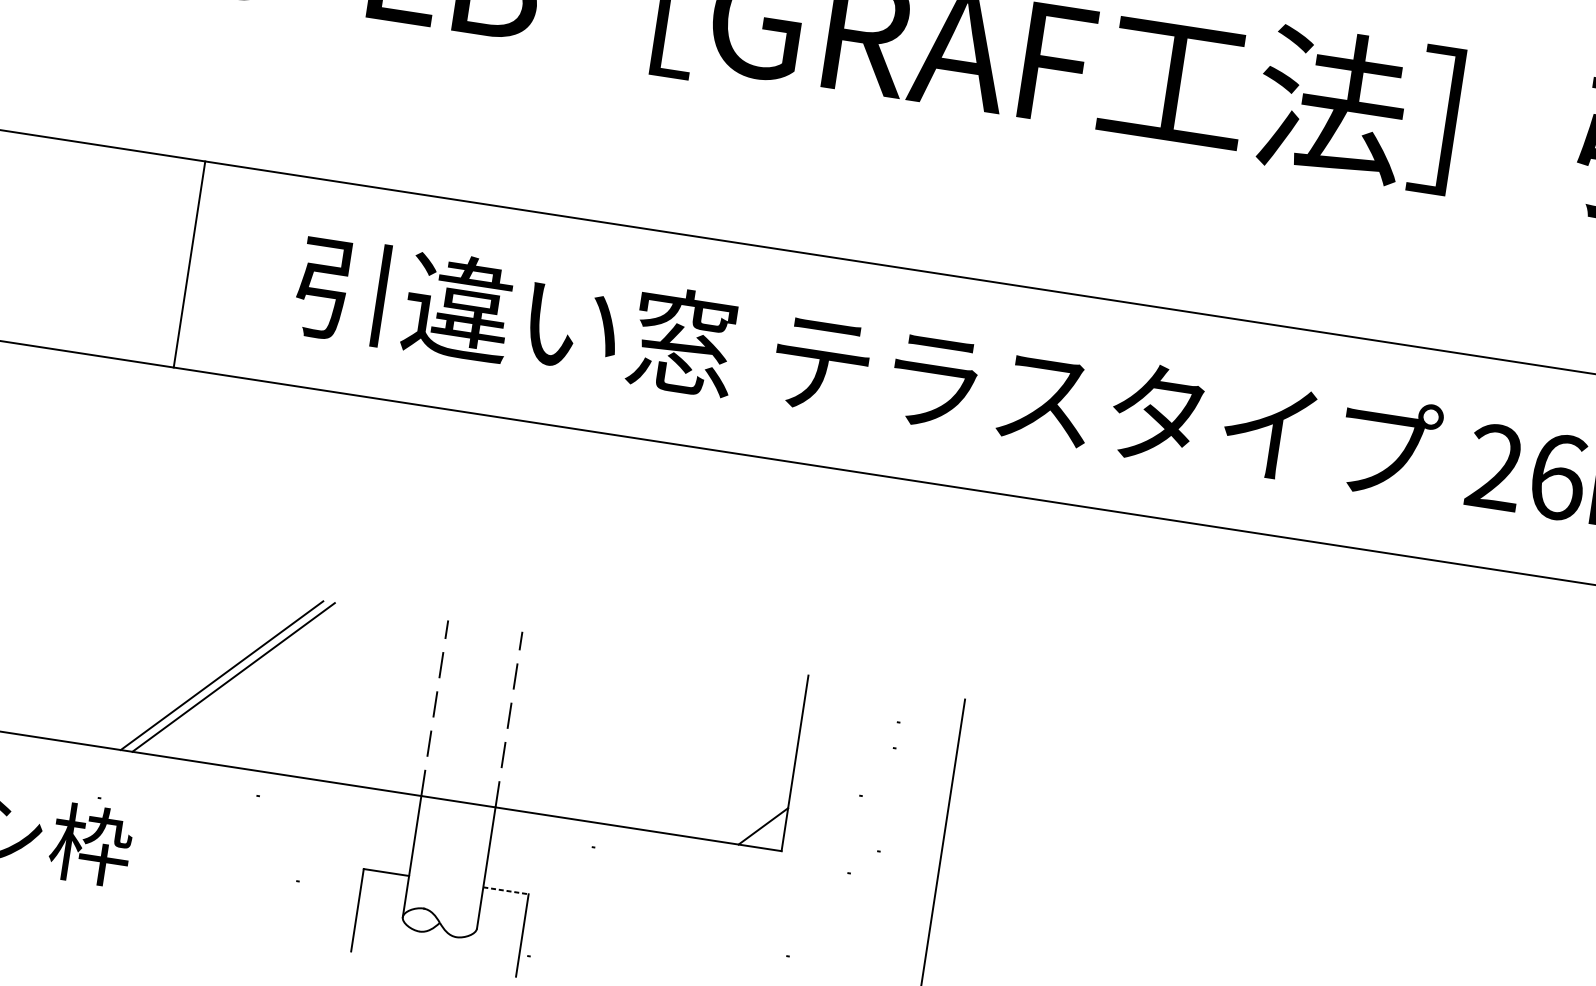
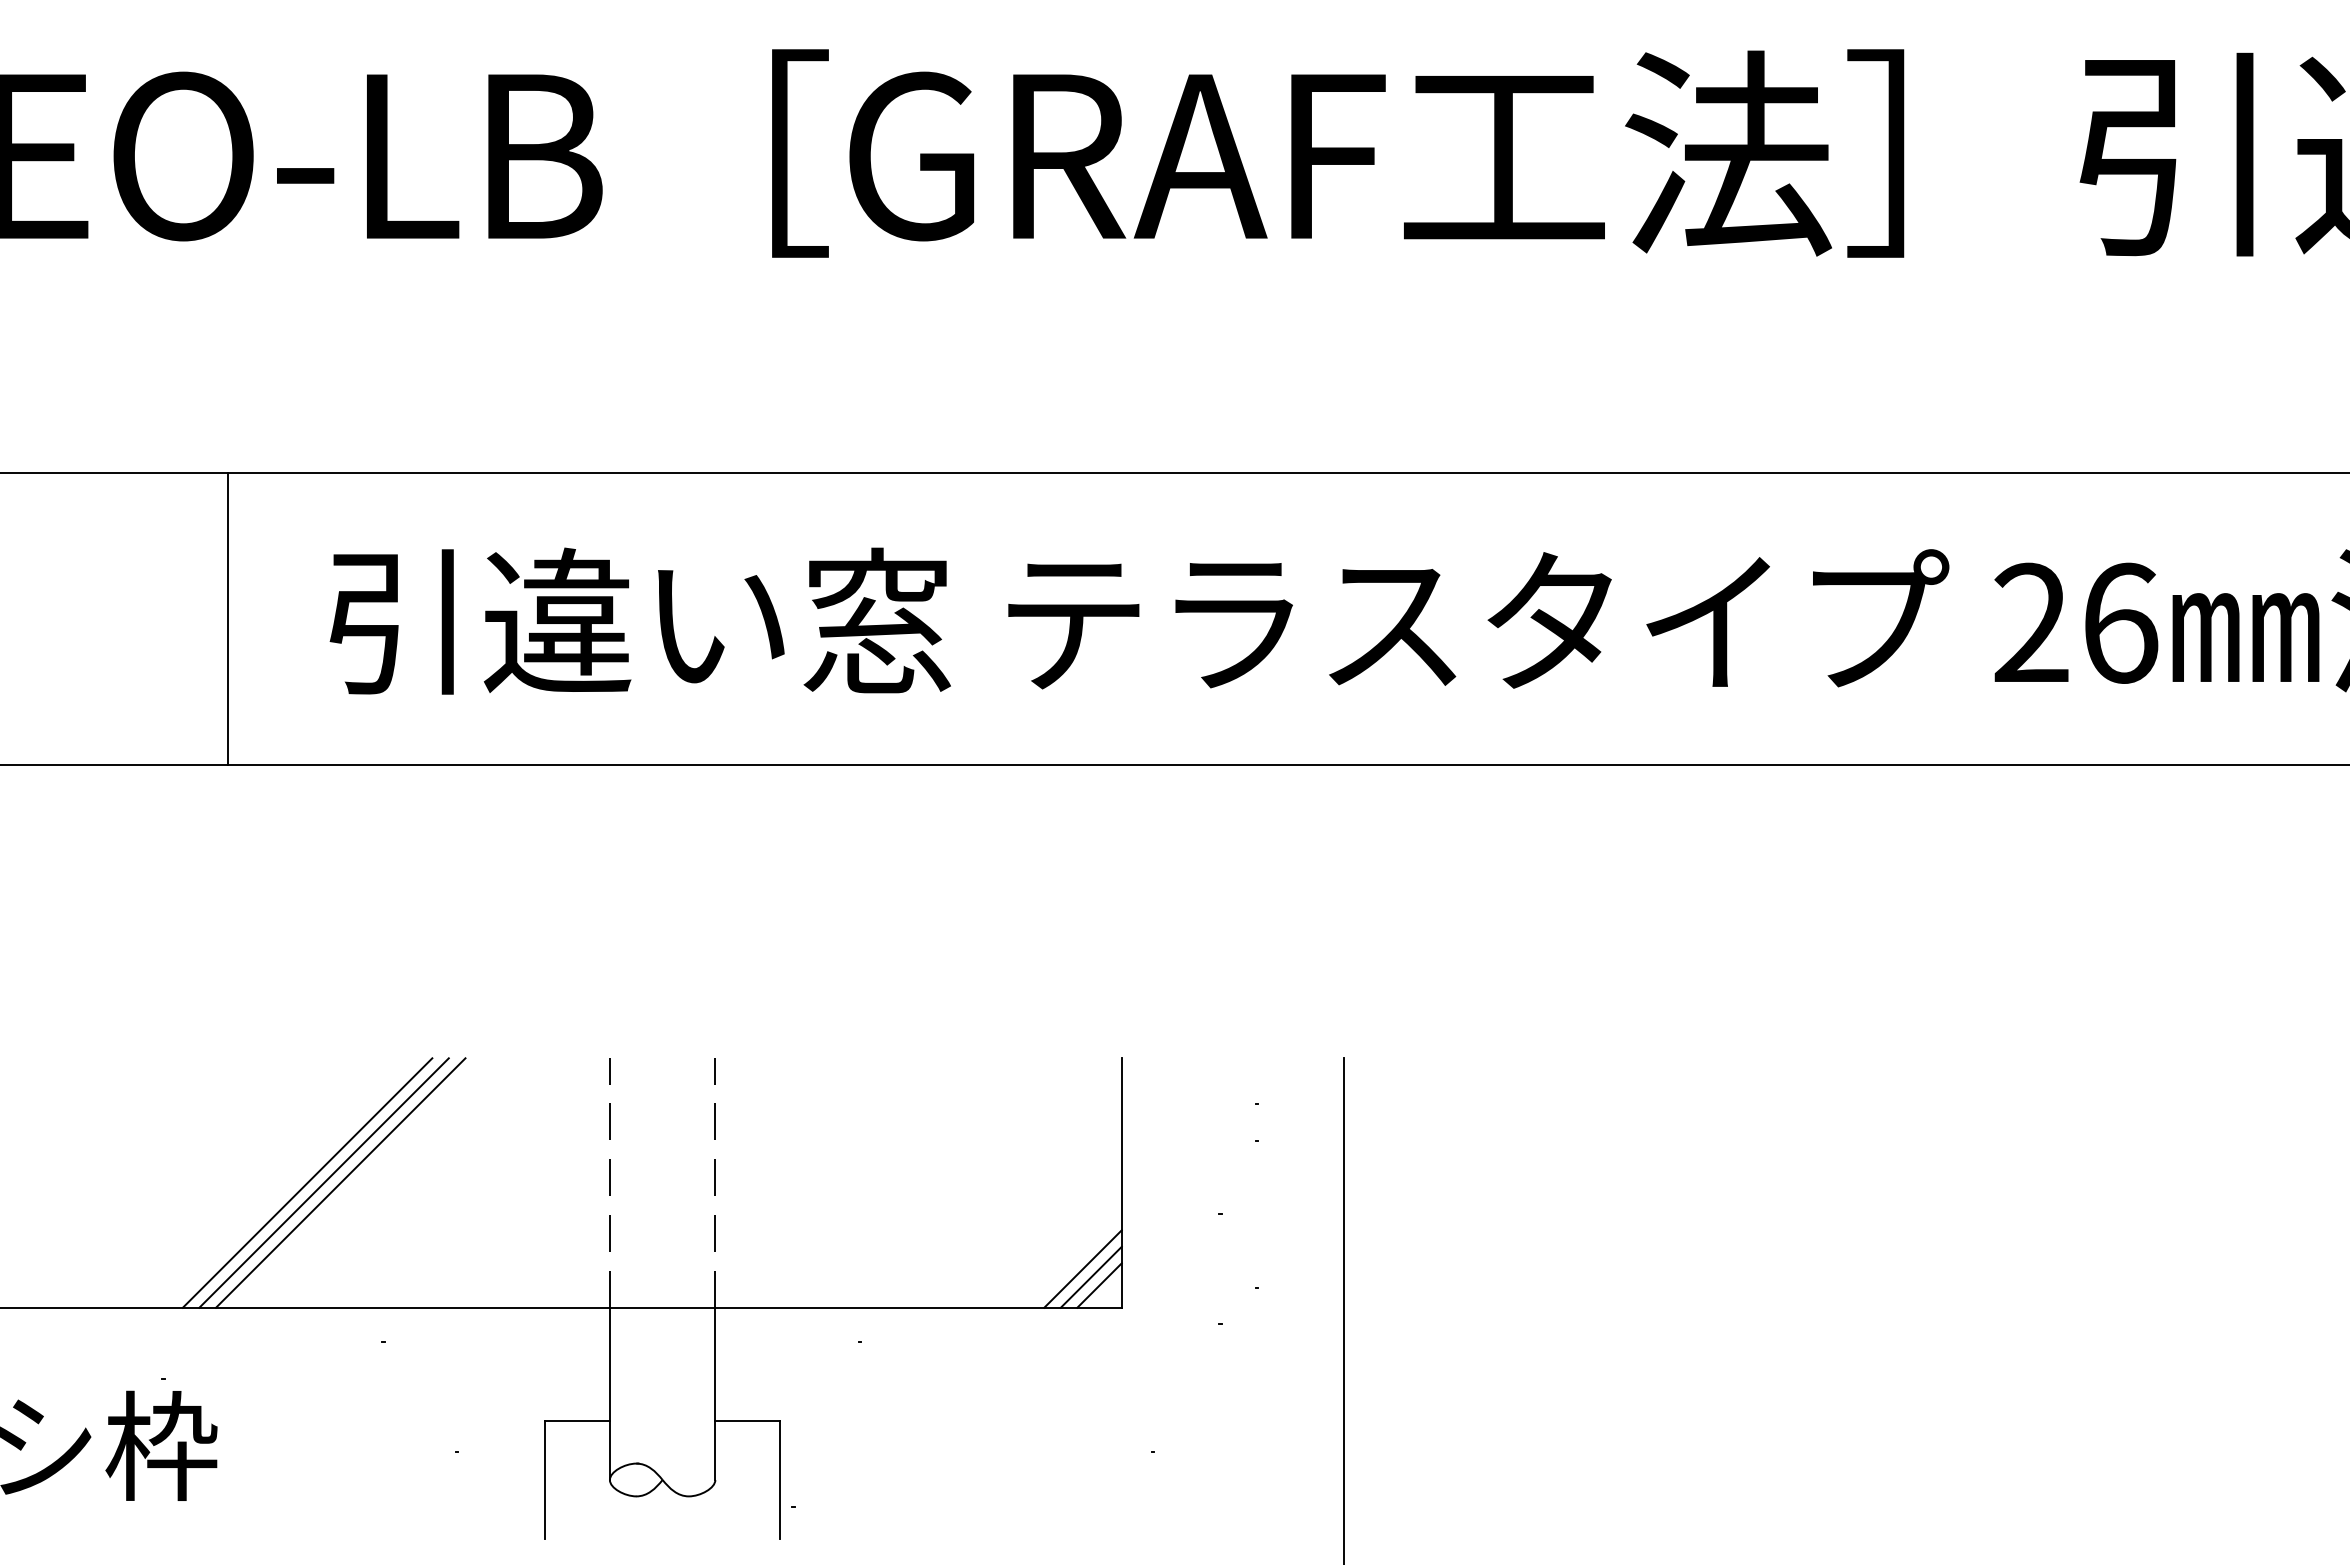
line: (189, 264) -> (228, 618), moved
line: (245, 678) -> (340, 1182), added
line: (758, 819) -> (1082, 1268), added
line: (768, 833) -> (1099, 1285), added
line: (506, 890) -> (748, 1421), dashed -> solid

